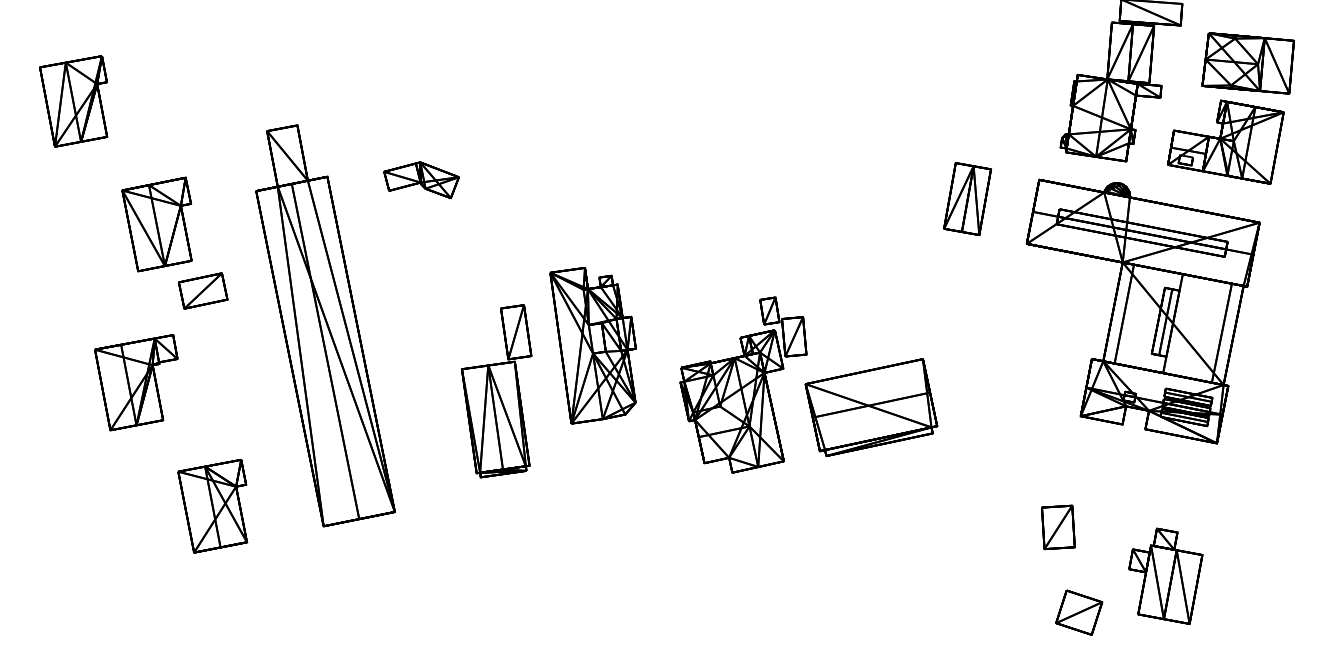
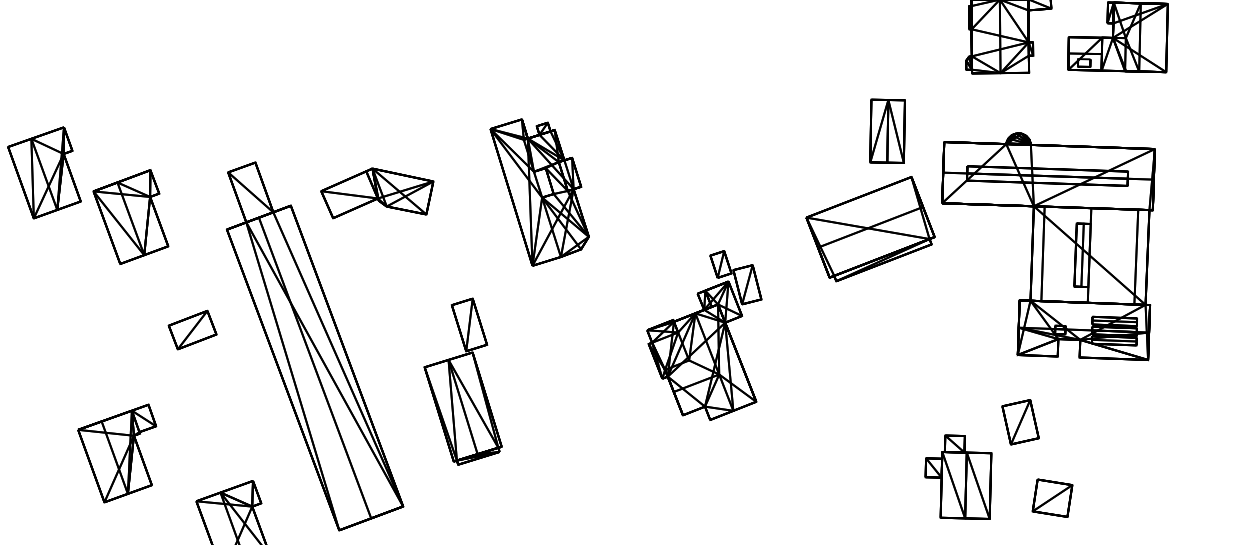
part: (421, 180) -> (378, 195), size x1.6
part: (156, 224) -> (130, 217), moved
part: (1142, 311) -> (1059, 248), moved
part: (592, 345) -> (540, 190), moved
part: (136, 382) -> (121, 454), moved
part: (496, 391) -> (460, 382), moved
part: (871, 407) -> (870, 229), moved
part: (1165, 575) -> (960, 477), moved

